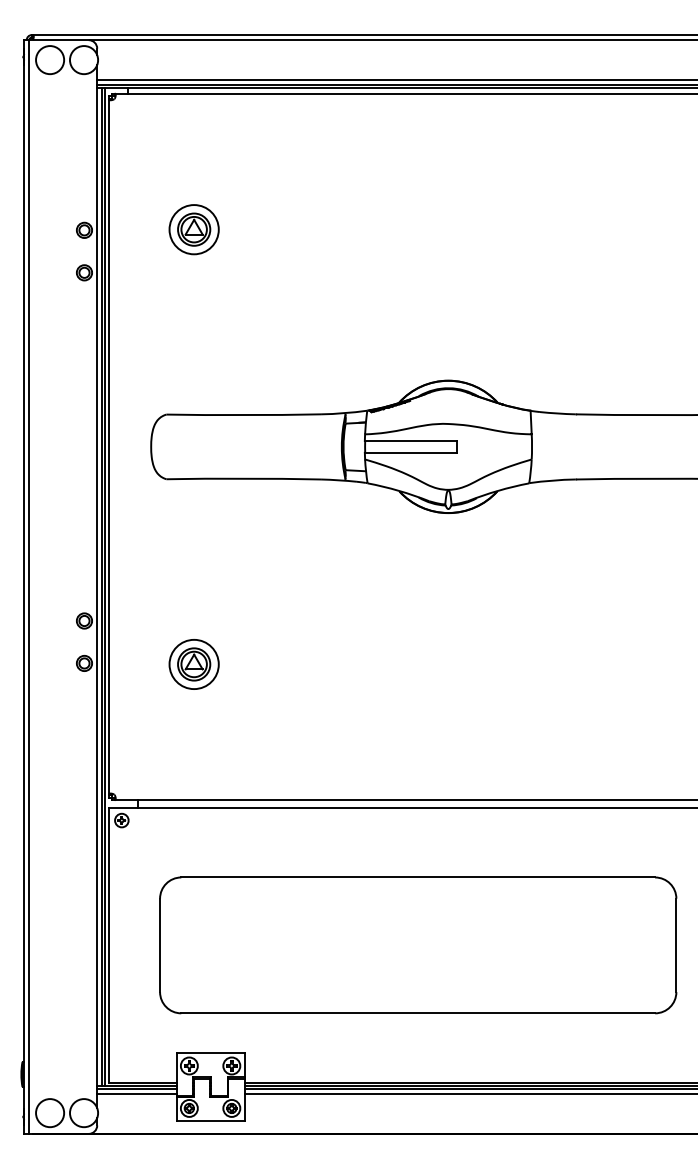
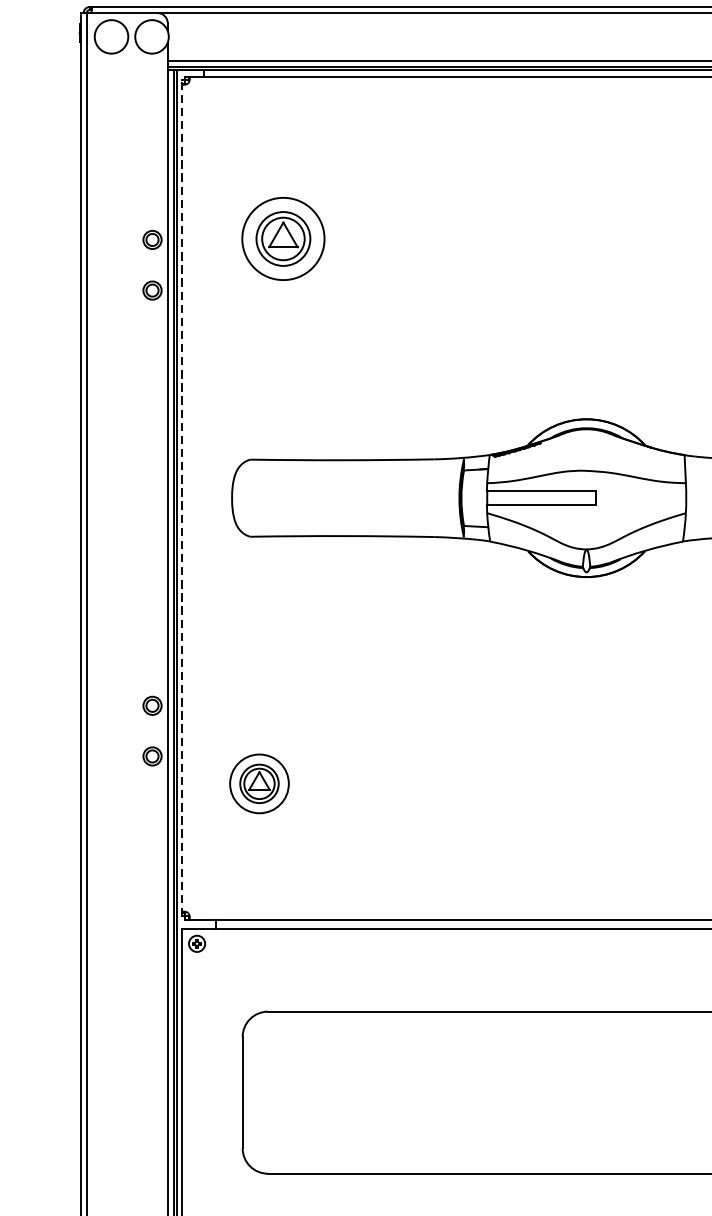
part: (193, 229) -> (282, 238), size x1.4
line: (109, 446) -> (182, 497), solid -> dashed
part: (193, 664) -> (258, 783), moved

